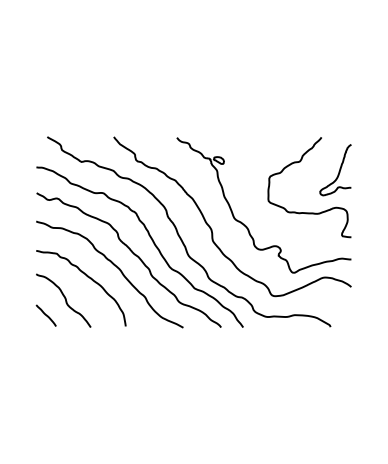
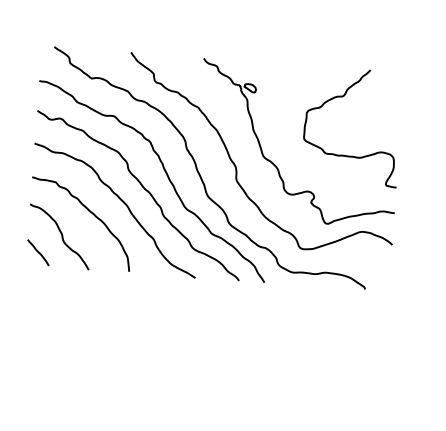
curve: (338, 171) -> (387, 110), removed

